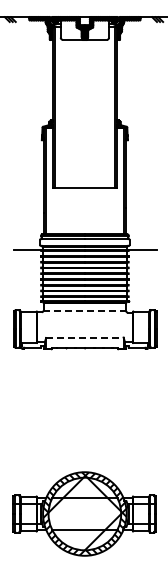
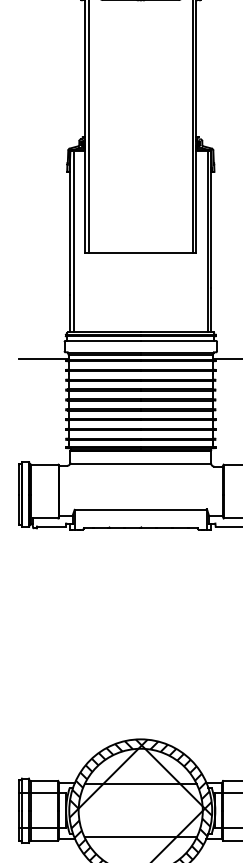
line: (85, 311) -> (141, 464), dashed -> solid
line: (84, 337) -> (140, 509), dashed -> solid

